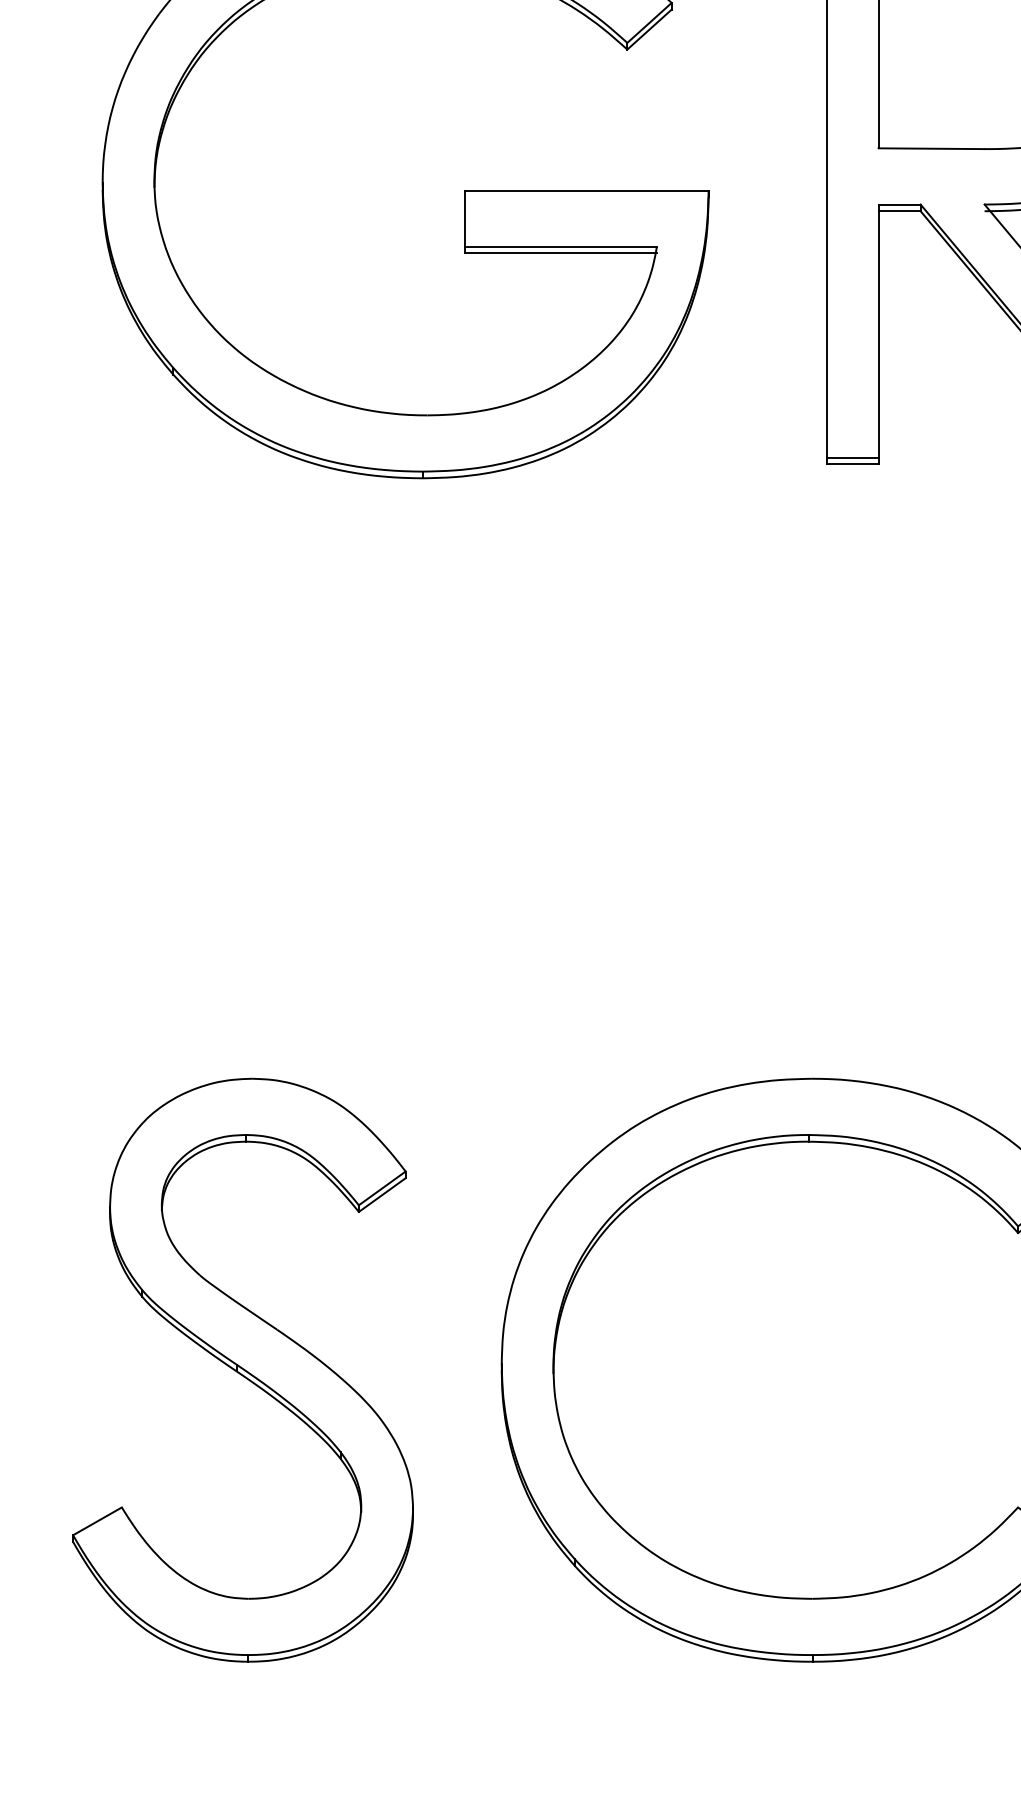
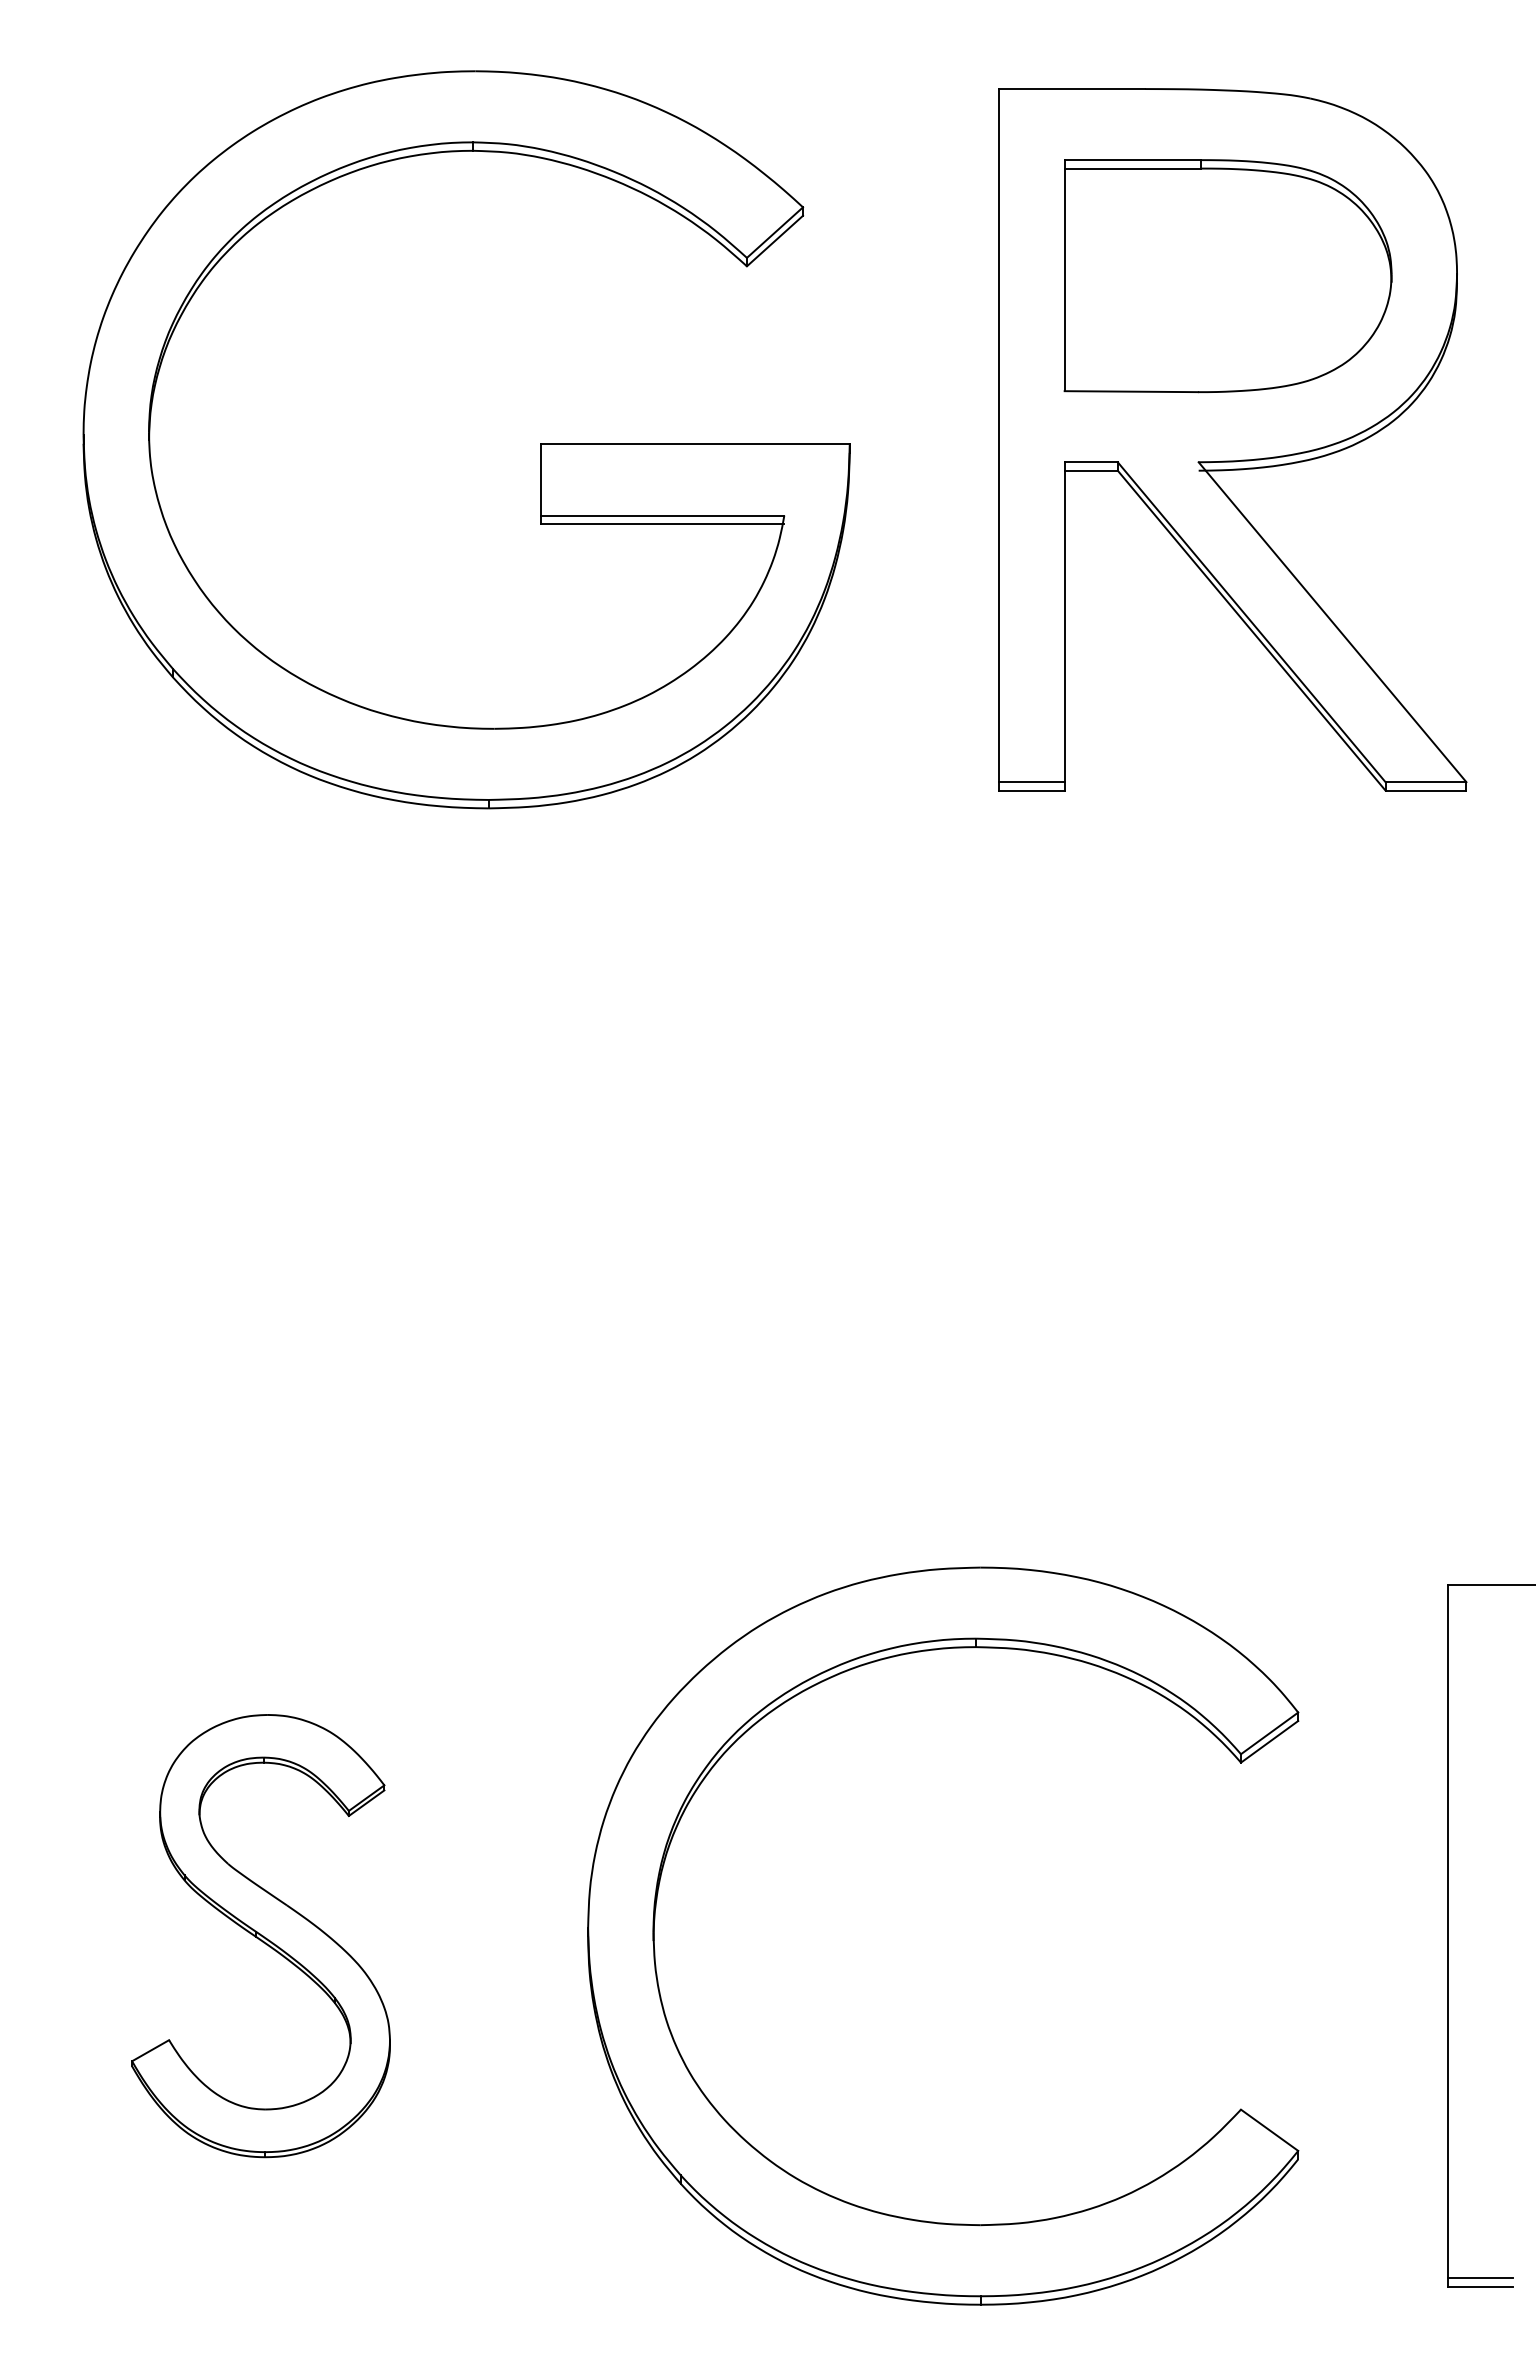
part: (242, 1369) -> (260, 1935), size x0.6

